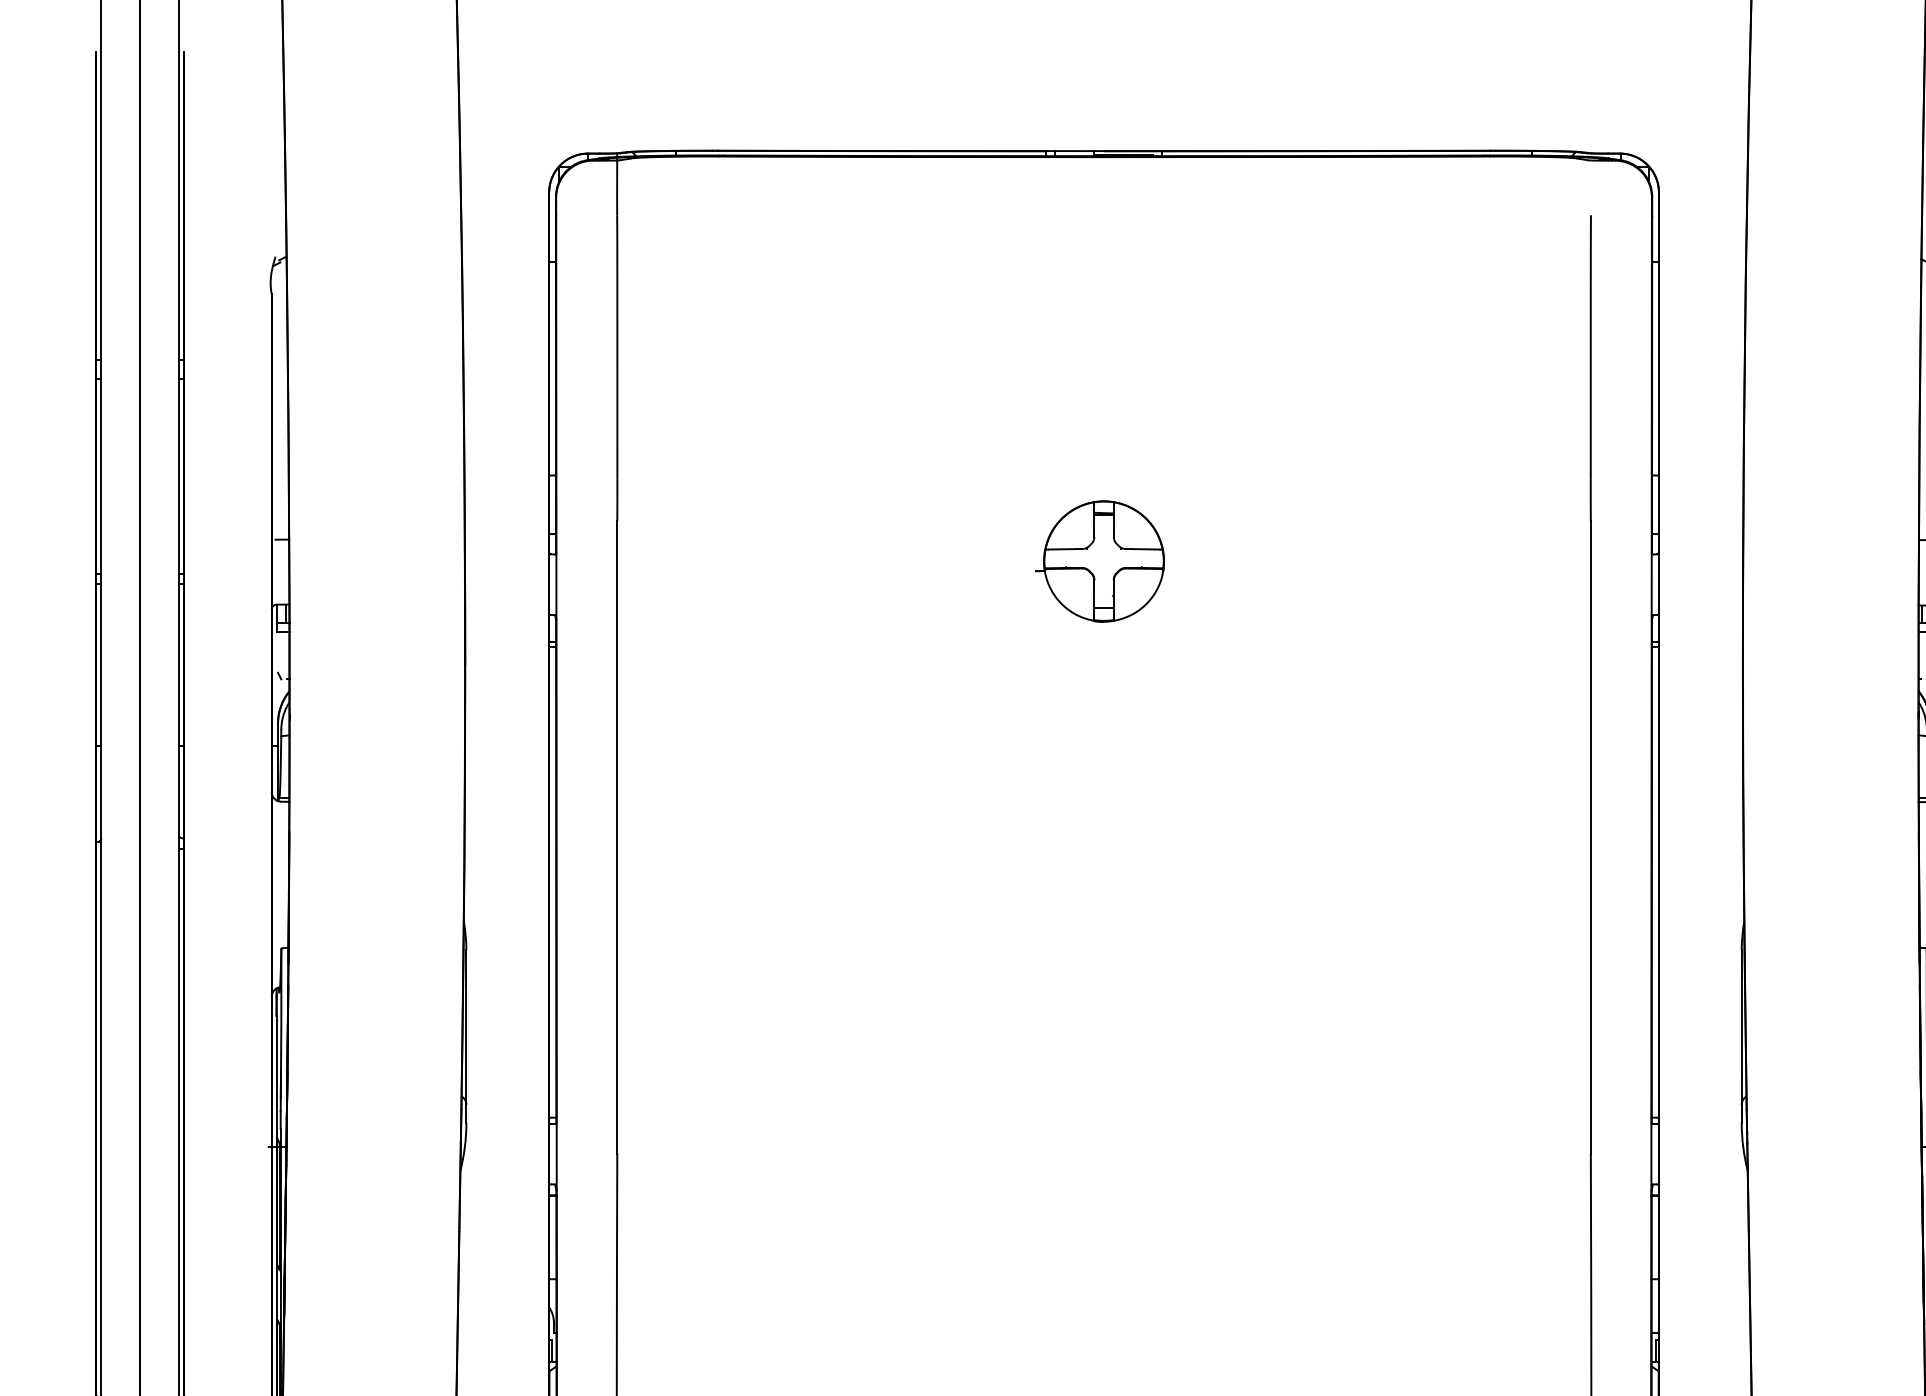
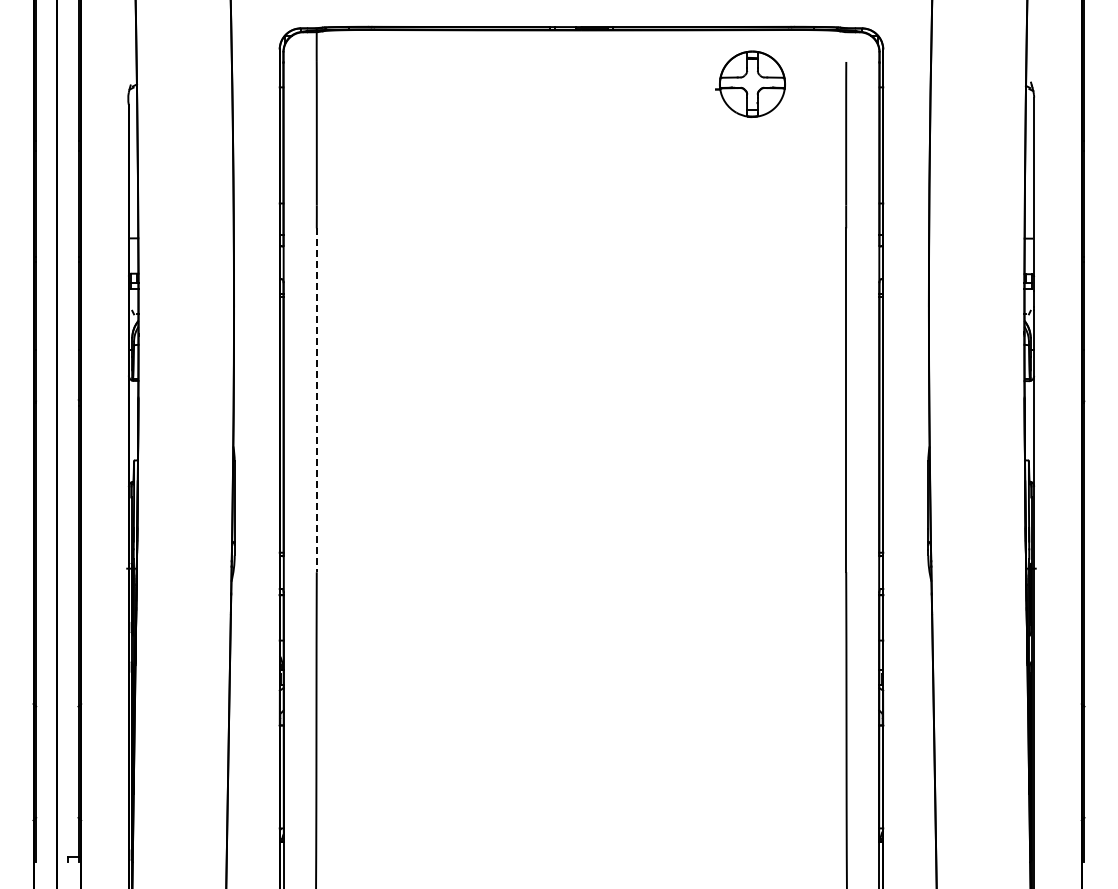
part: (1100, 560) -> (750, 83), moved
line: (616, 837) -> (316, 400), solid -> dashed

